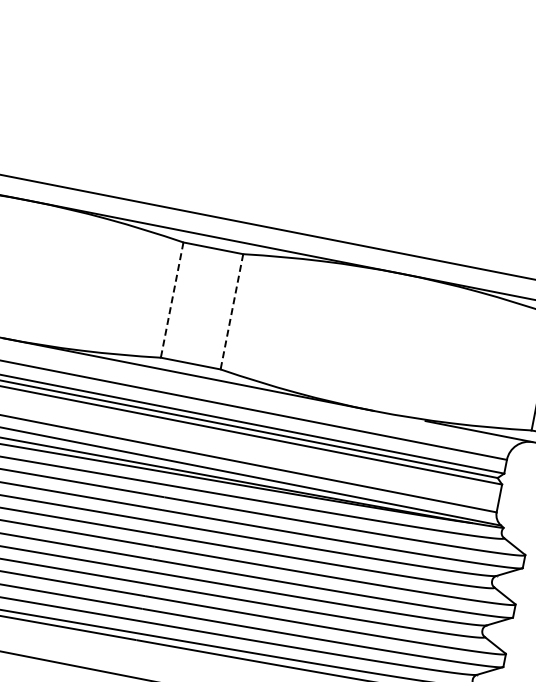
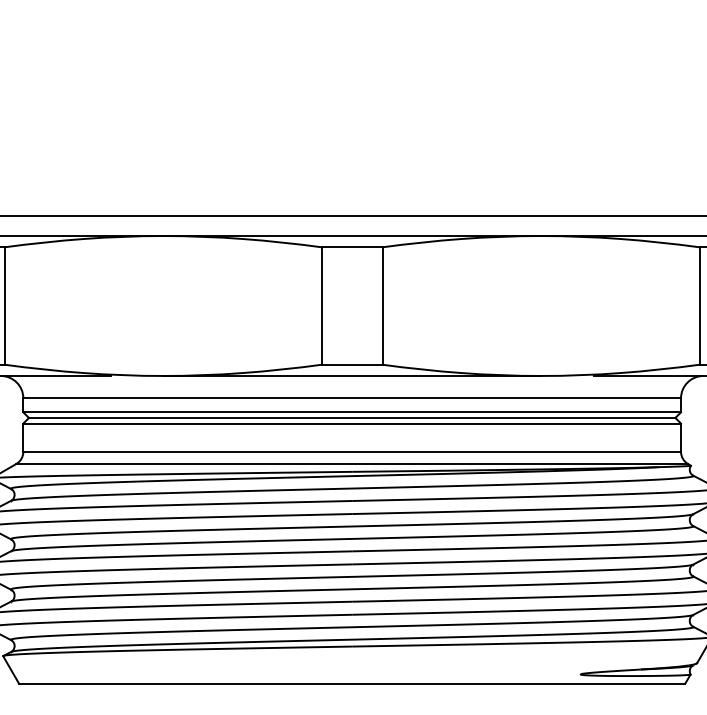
line: (171, 300) -> (321, 306), dashed -> solid
line: (231, 312) -> (382, 306), dashed -> solid

